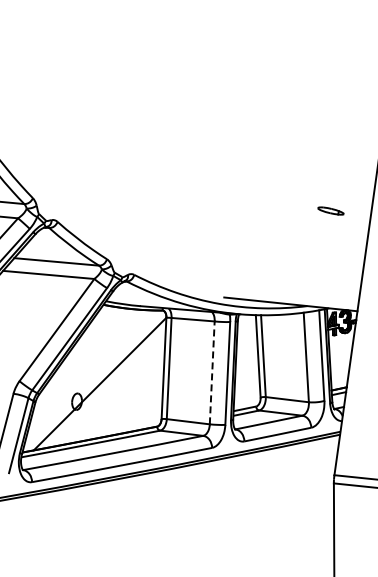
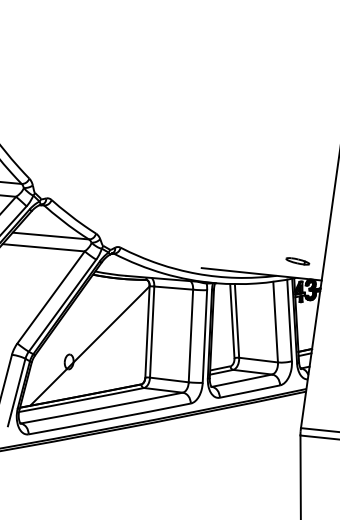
part: (330, 210) -> (297, 260), moved
line: (212, 372) -> (191, 335), dashed -> solid

